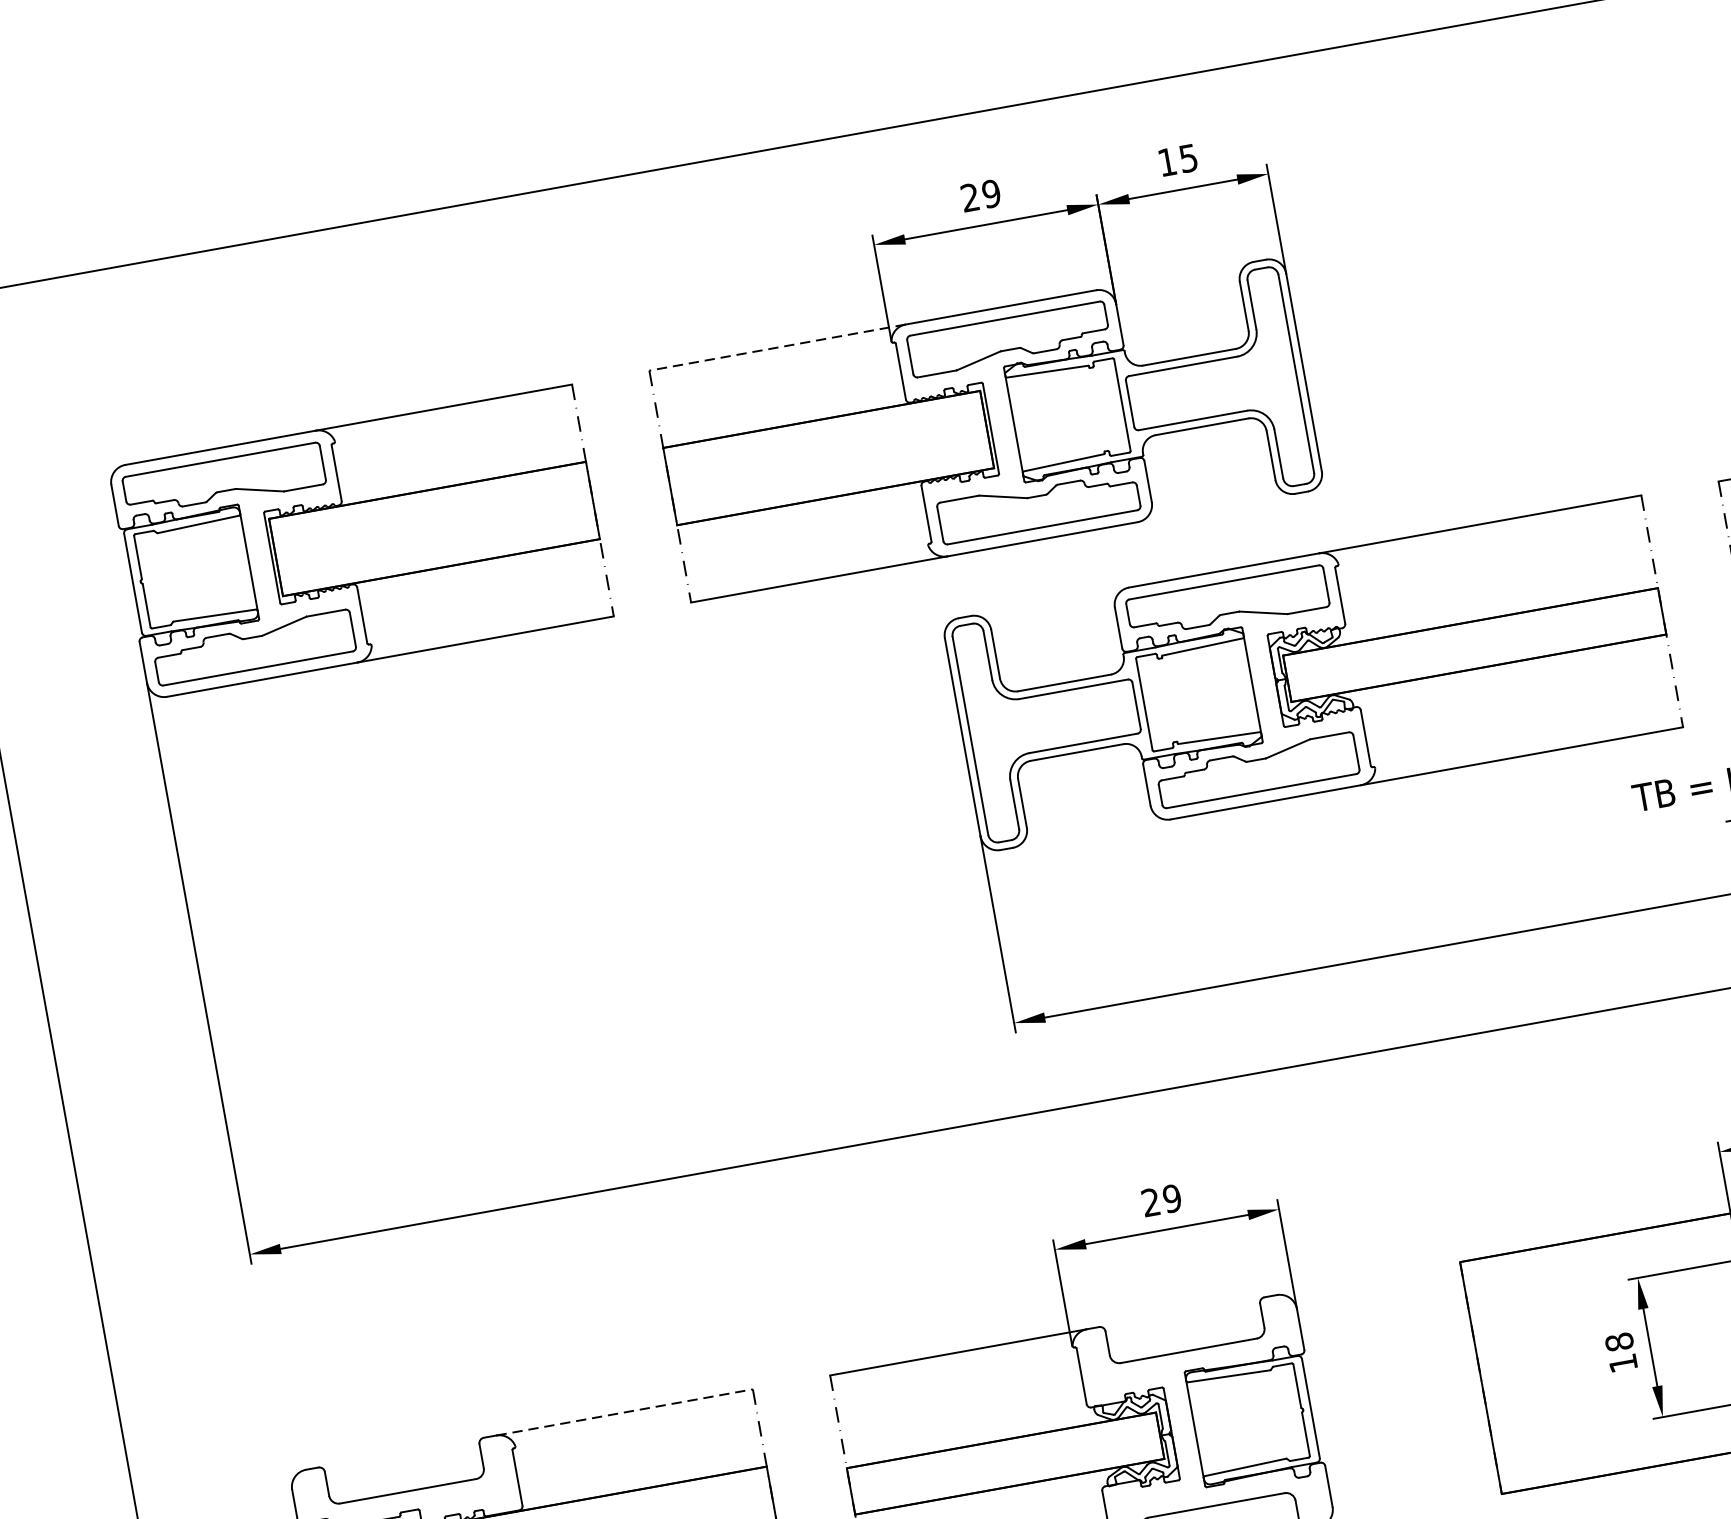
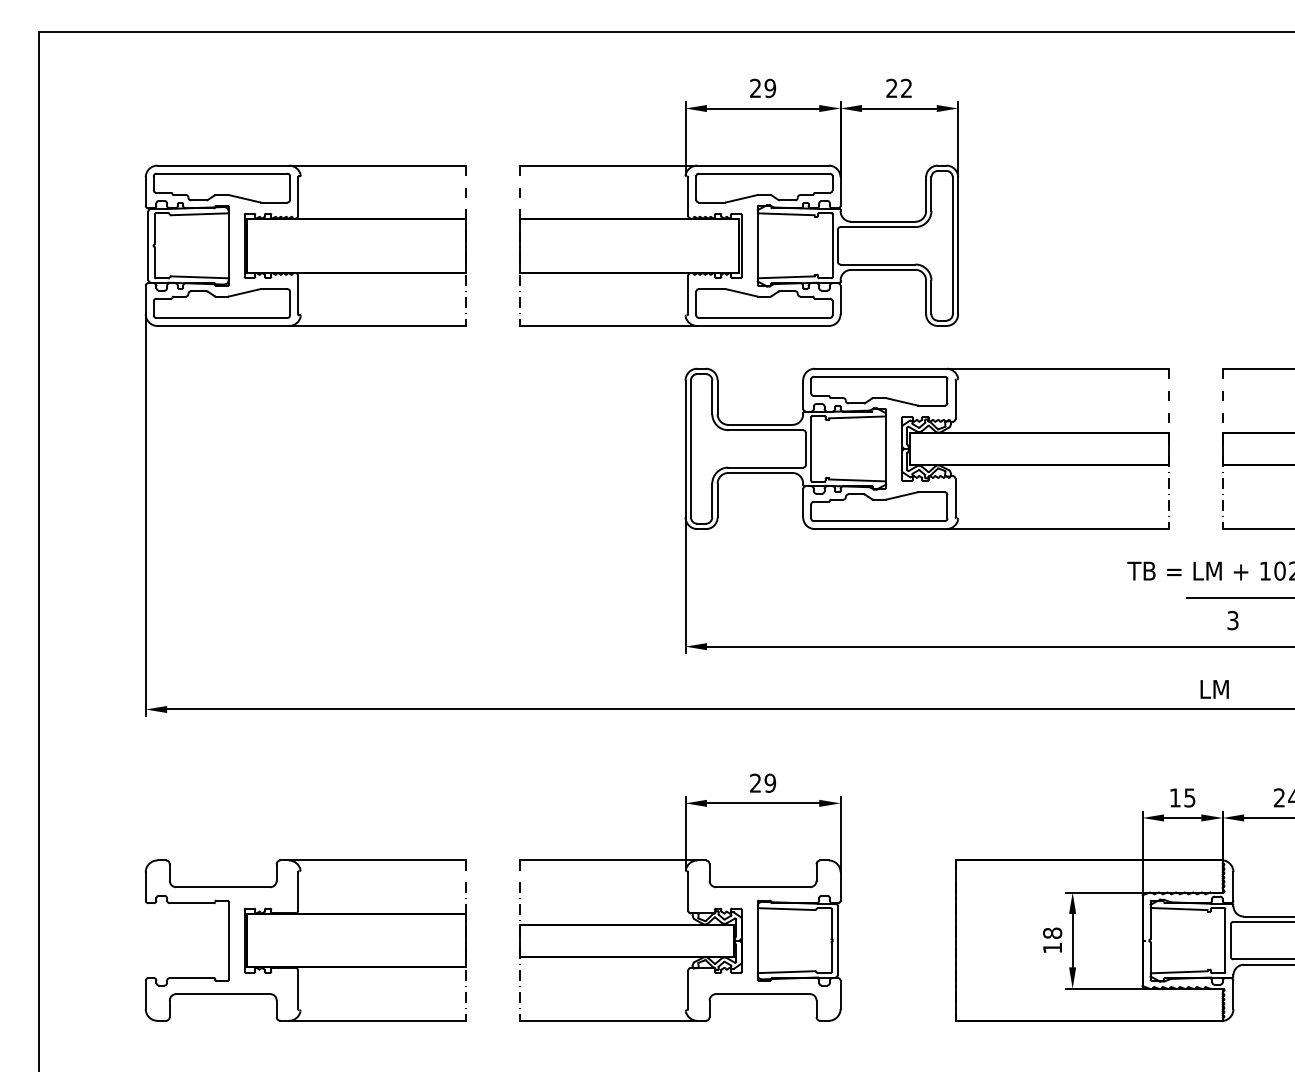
text: (1176, 160) -> (898, 88), 15 -> 22
line: (777, 347) -> (608, 165), dashed -> solid
line: (624, 1412) -> (377, 860), dashed -> solid

